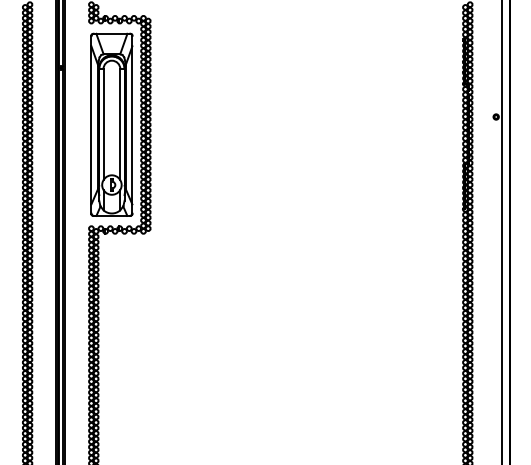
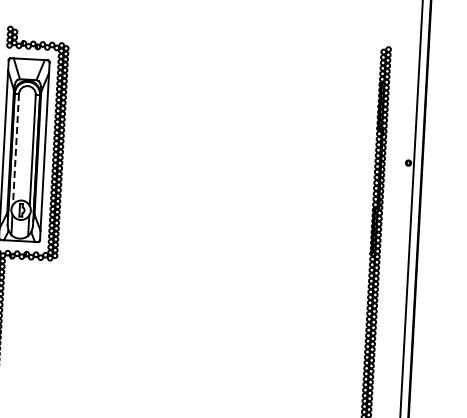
line: (103, 124) -> (15, 149), solid -> dashed

